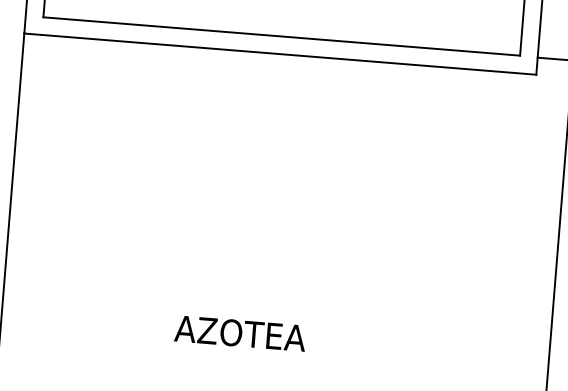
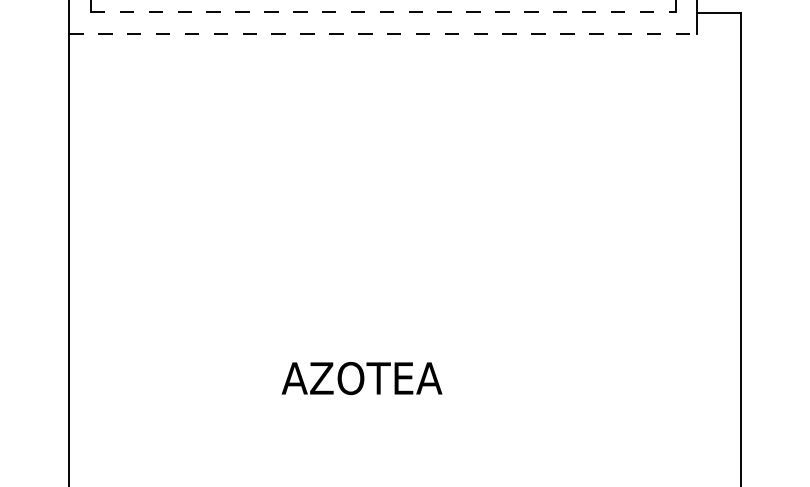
line: (281, 36) -> (383, 12), solid -> dashed
line: (280, 53) -> (383, 33), solid -> dashed

